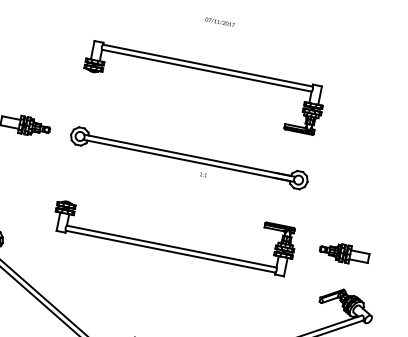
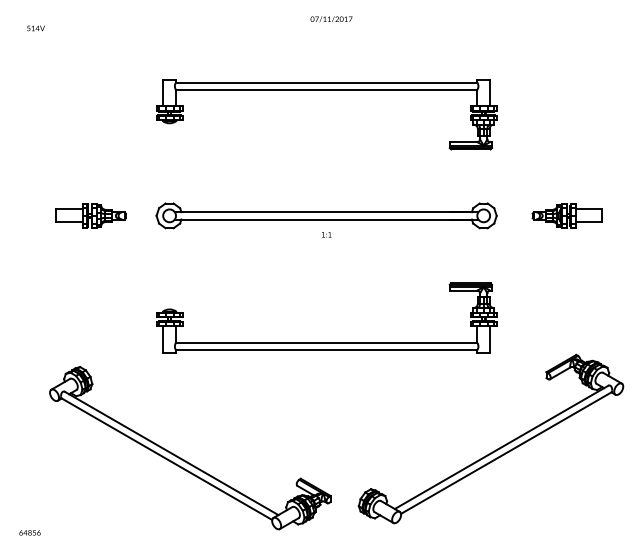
text: (203, 174) -> (326, 234), moved
part: (343, 253) -> (566, 215), moved

